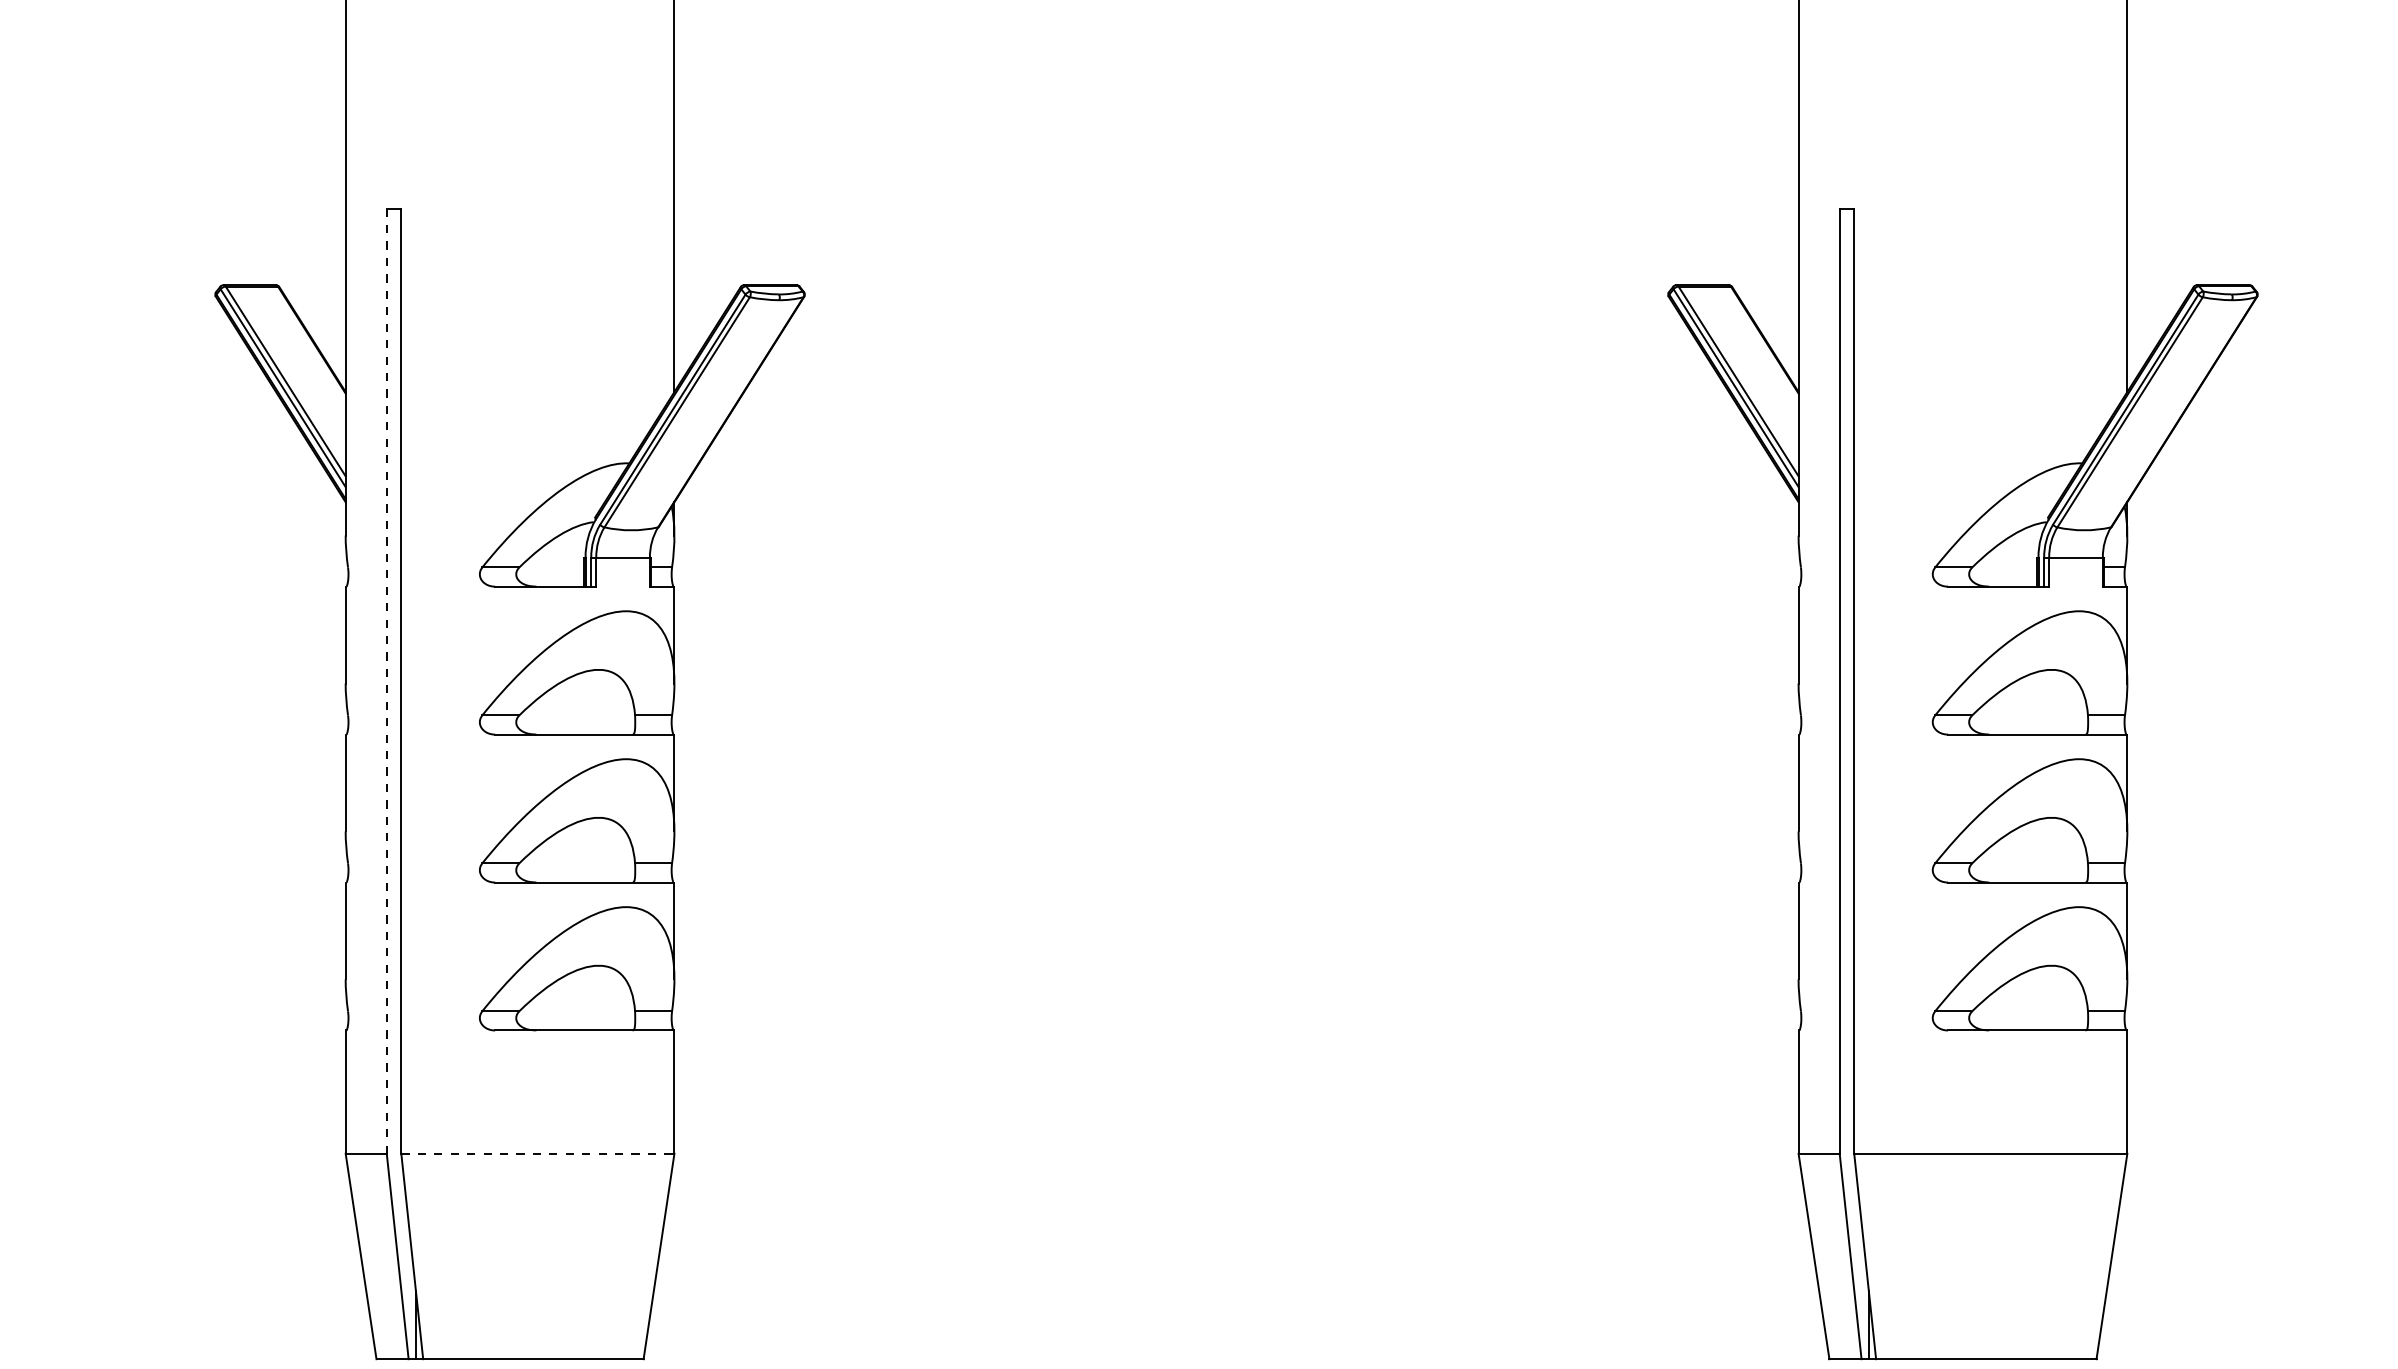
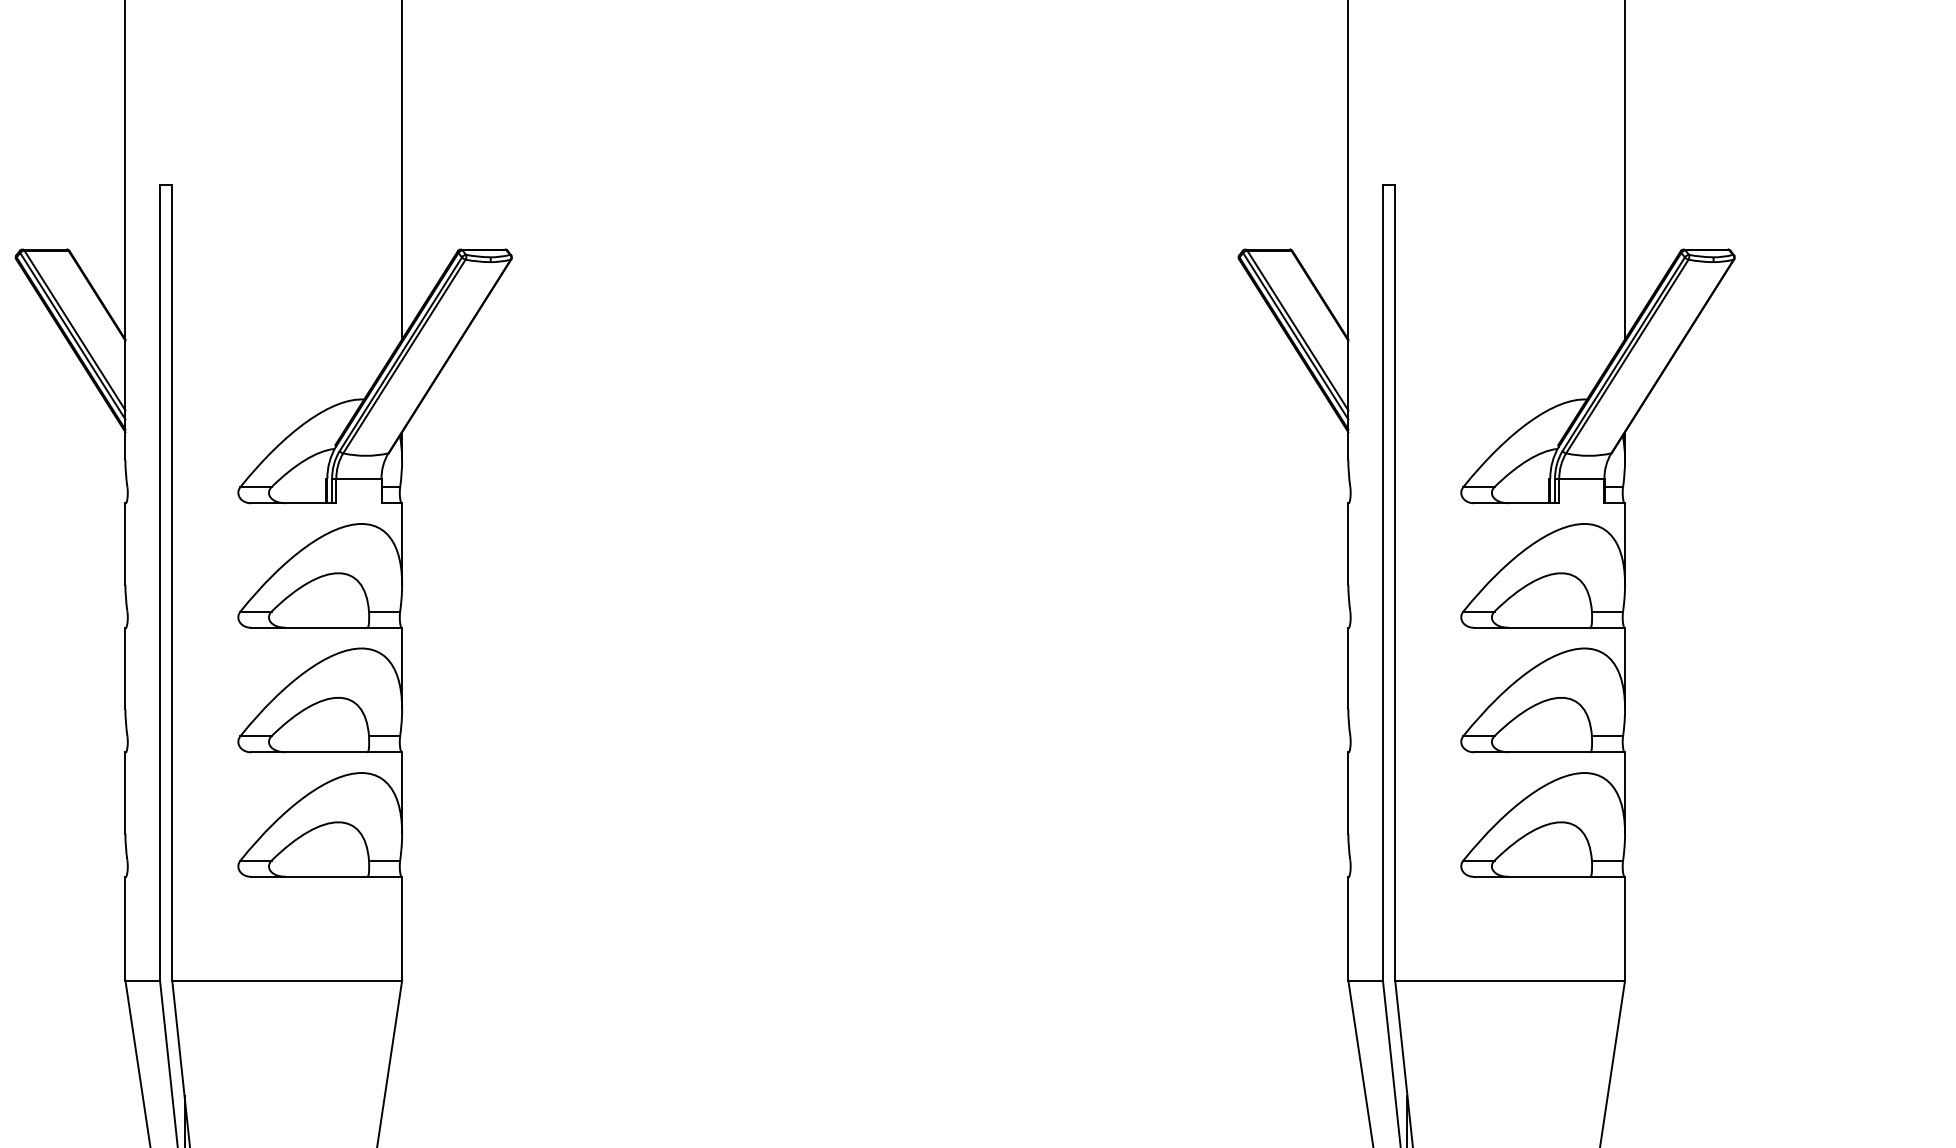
line: (386, 681) -> (159, 583), dashed -> solid
line: (537, 1153) -> (286, 980), dashed -> solid

